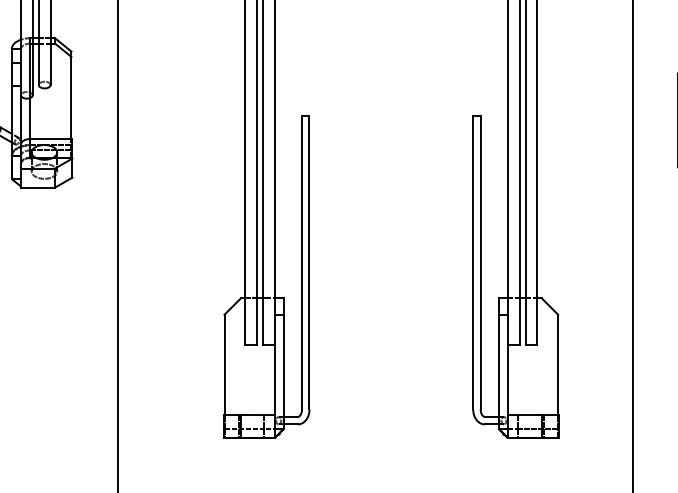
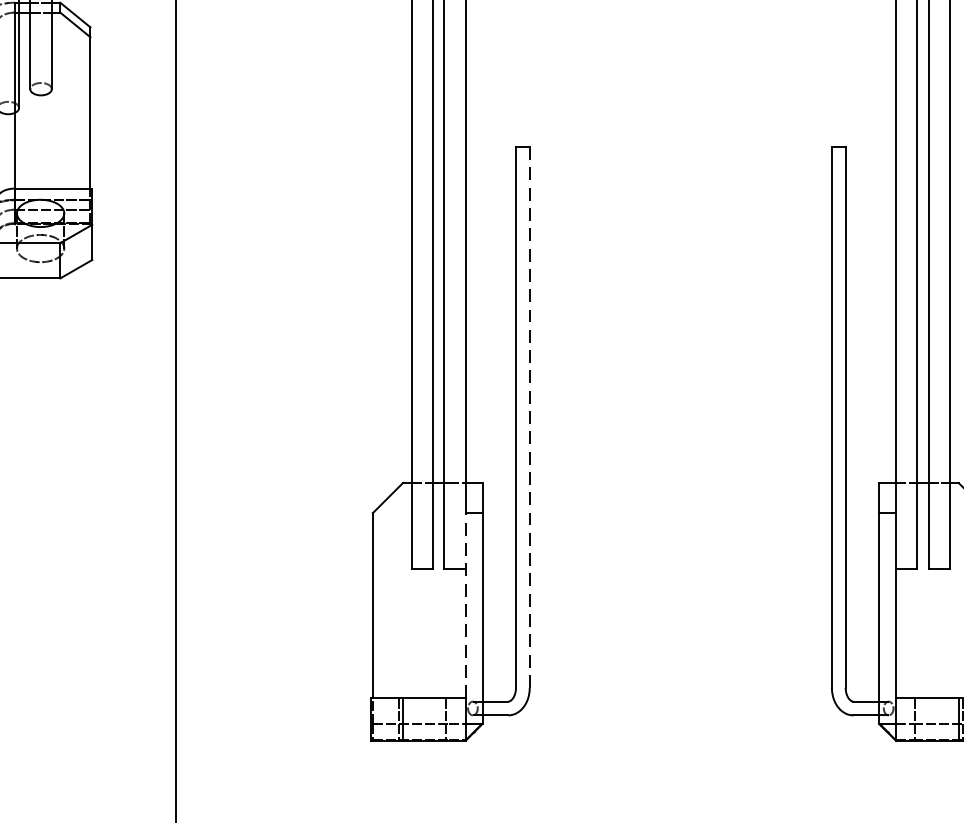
line: (309, 262) -> (529, 416), solid -> dashed
line: (274, 364) -> (465, 604), solid -> dashed

